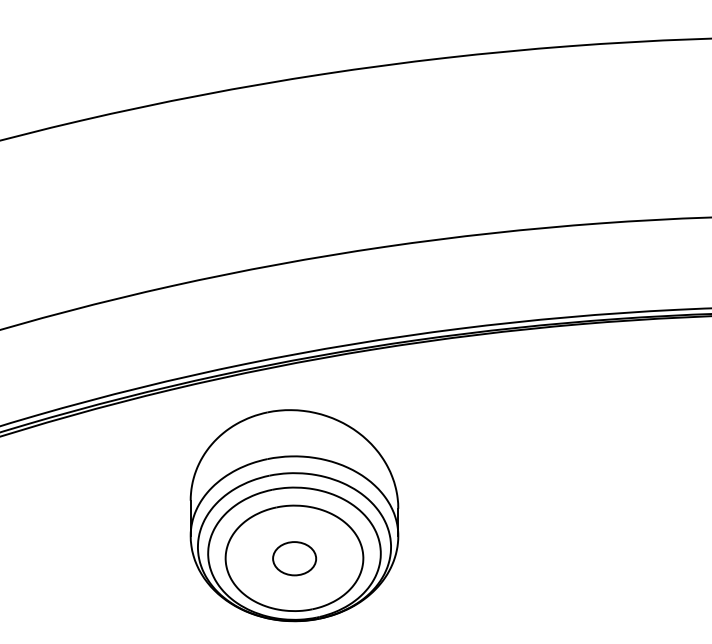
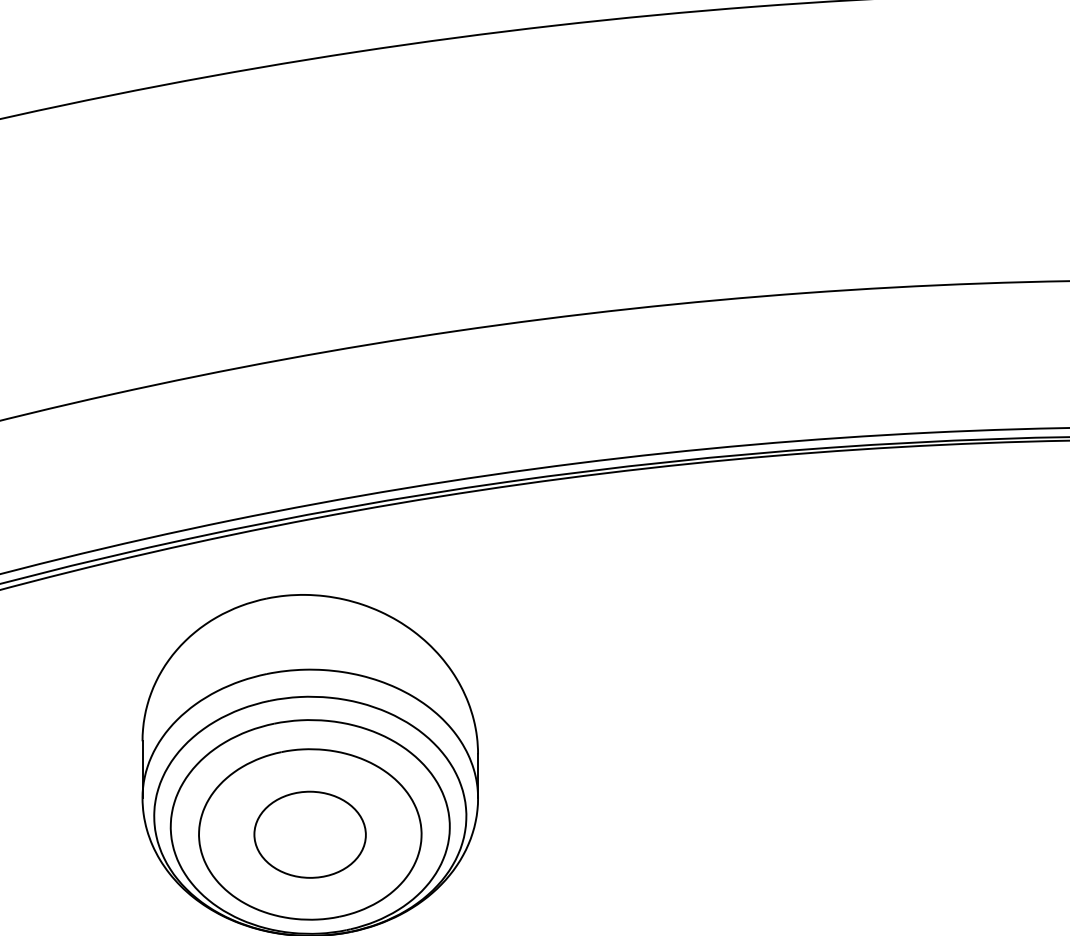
part: (294, 558) -> (310, 834), size x1.6

